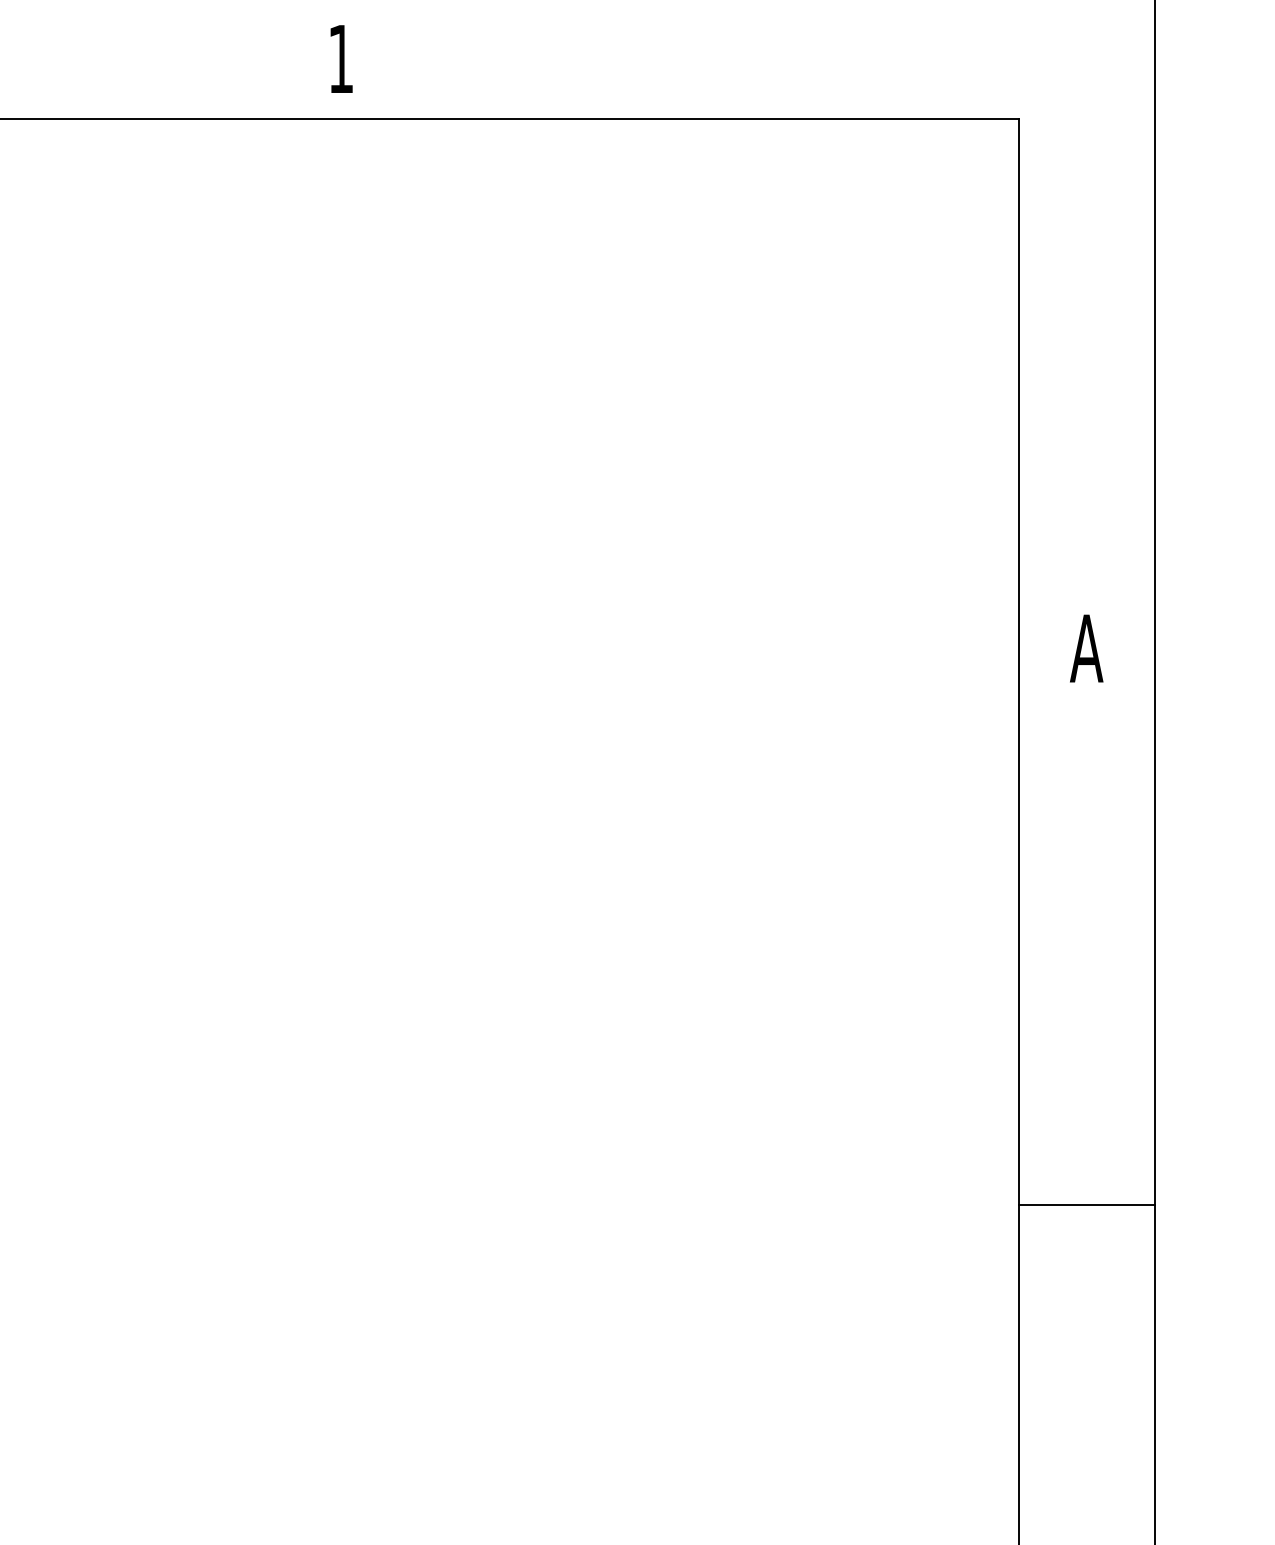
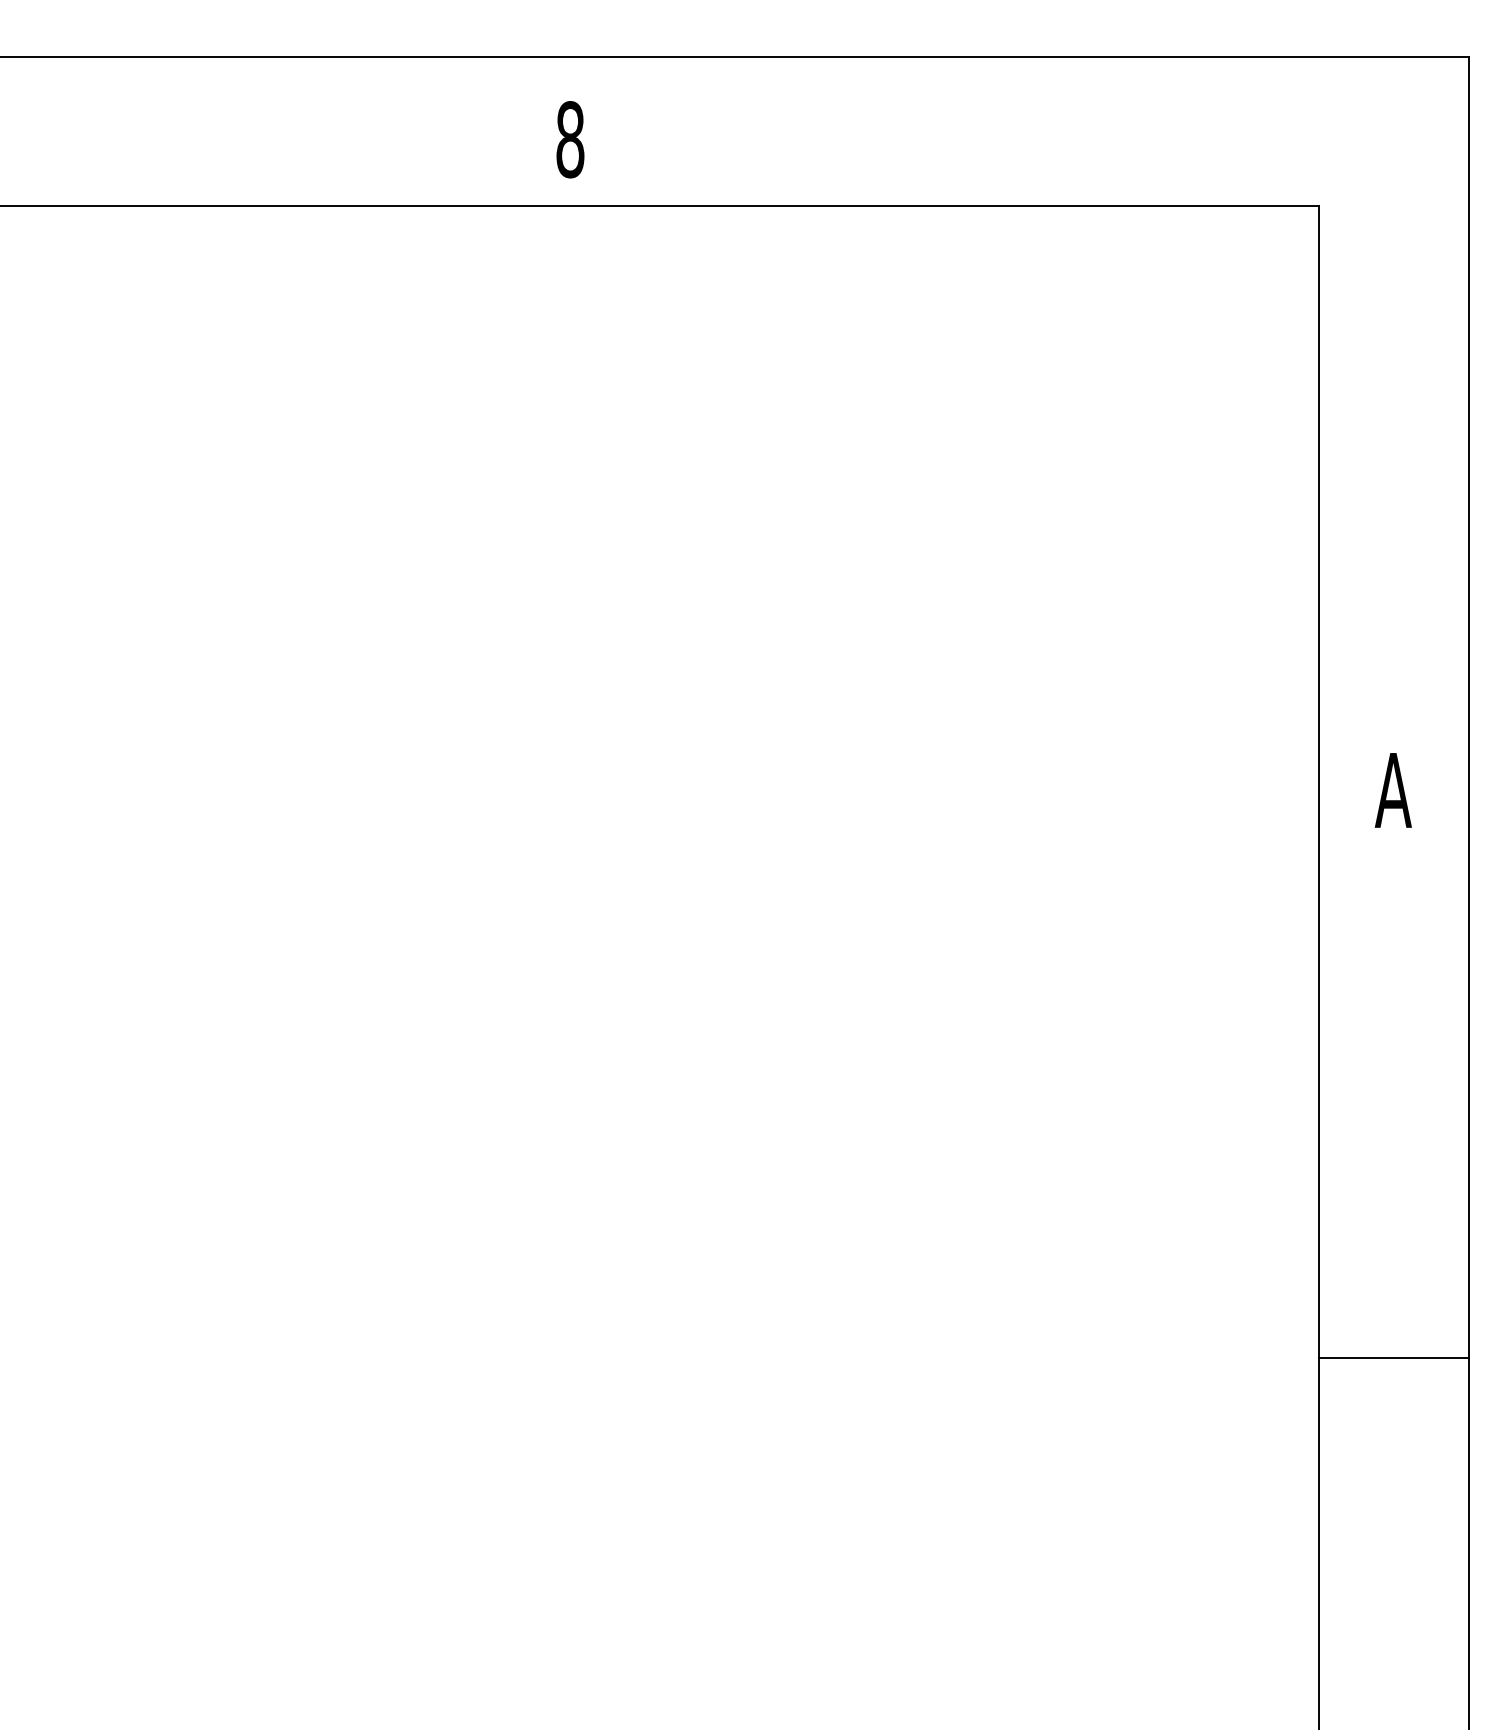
text: (341, 58) -> (570, 139), 1 -> 8
line: (1086, 1205) -> (1393, 1358), moved

